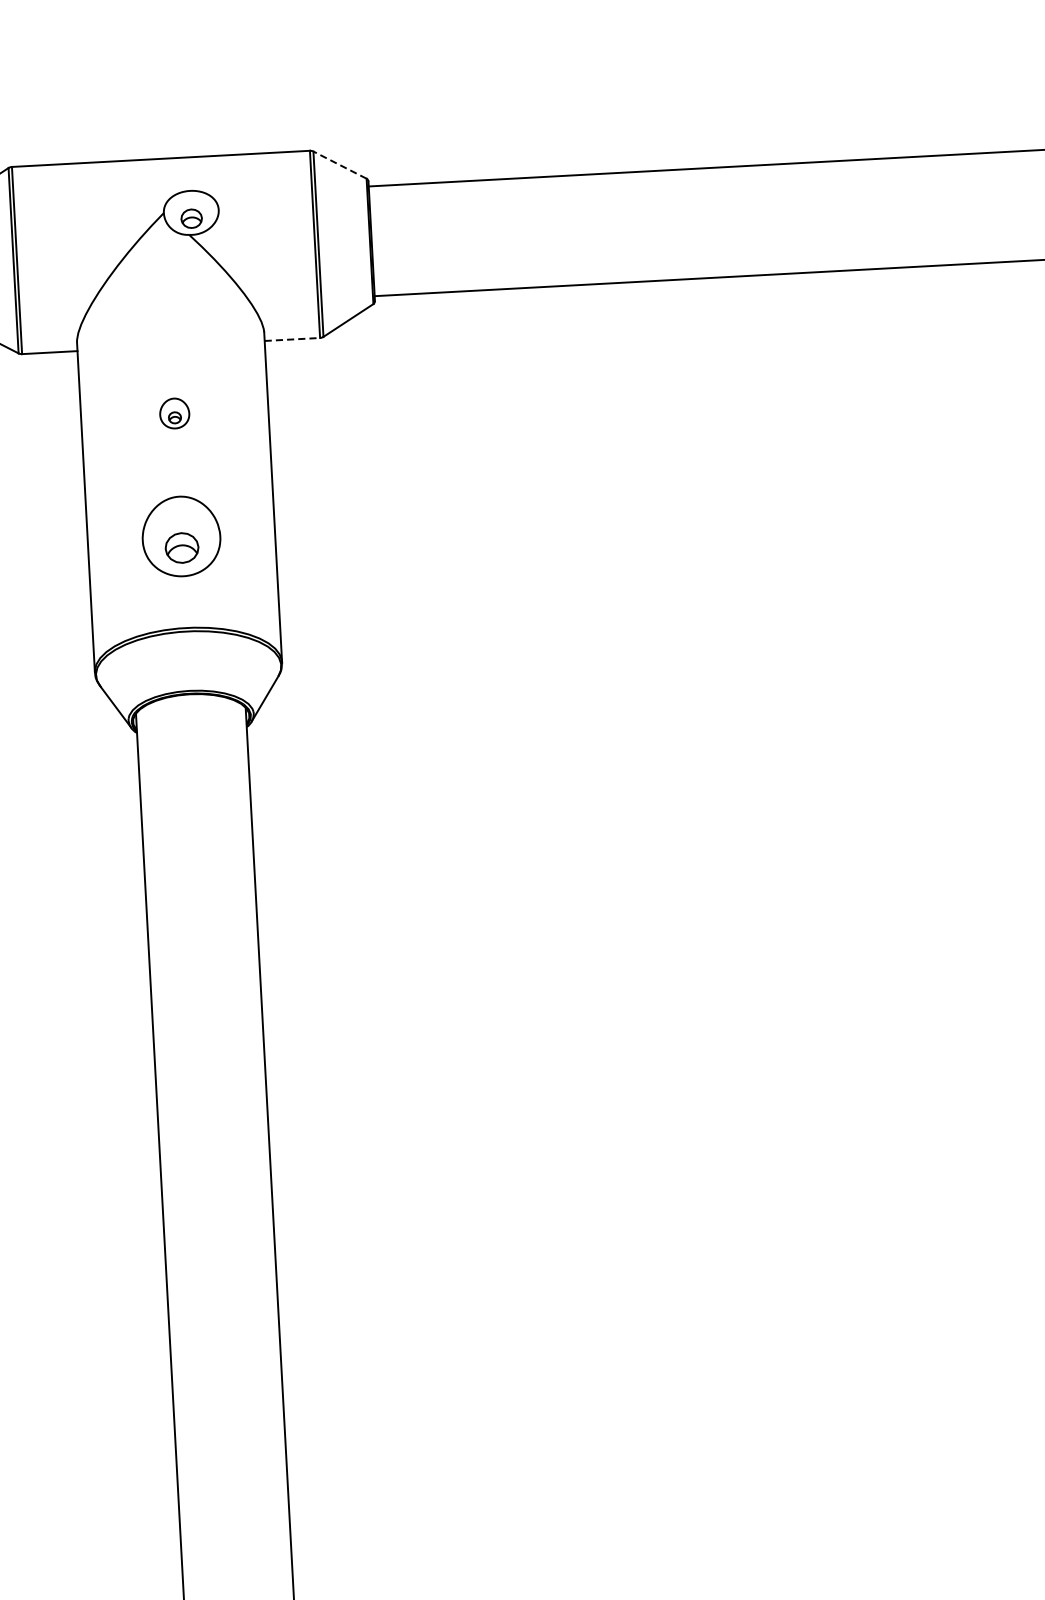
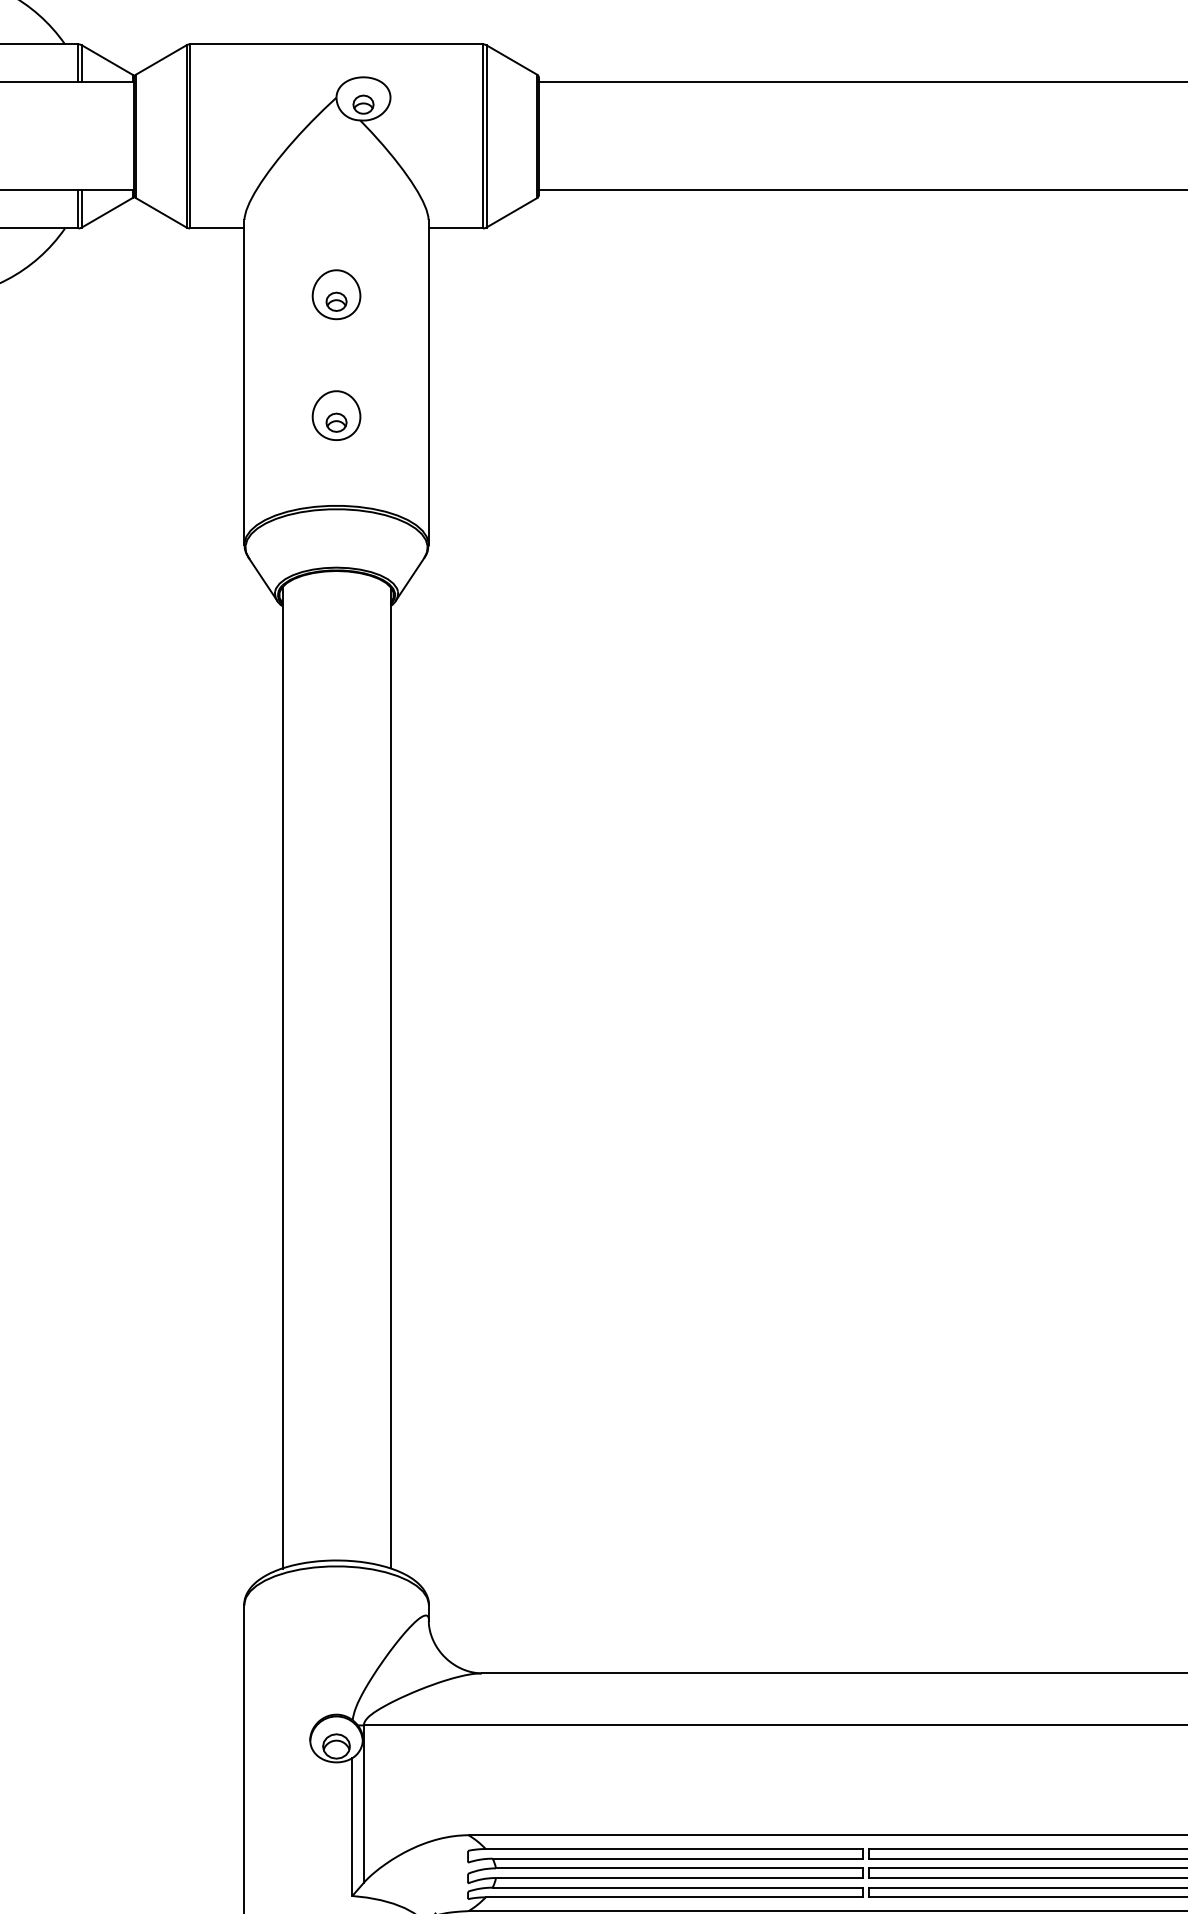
line: (339, 164) -> (511, 59), dashed -> solid
line: (293, 339) -> (456, 228), dashed -> solid
part: (174, 413) -> (336, 294), size x1.67
part: (181, 536) -> (336, 415), size x0.62

